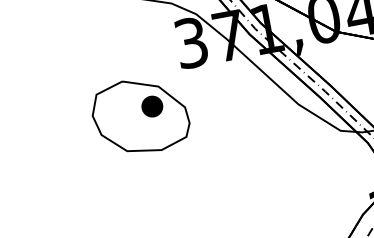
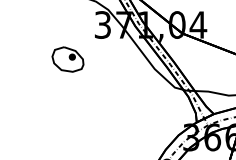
part: (139, 116) -> (67, 59), size x0.6

